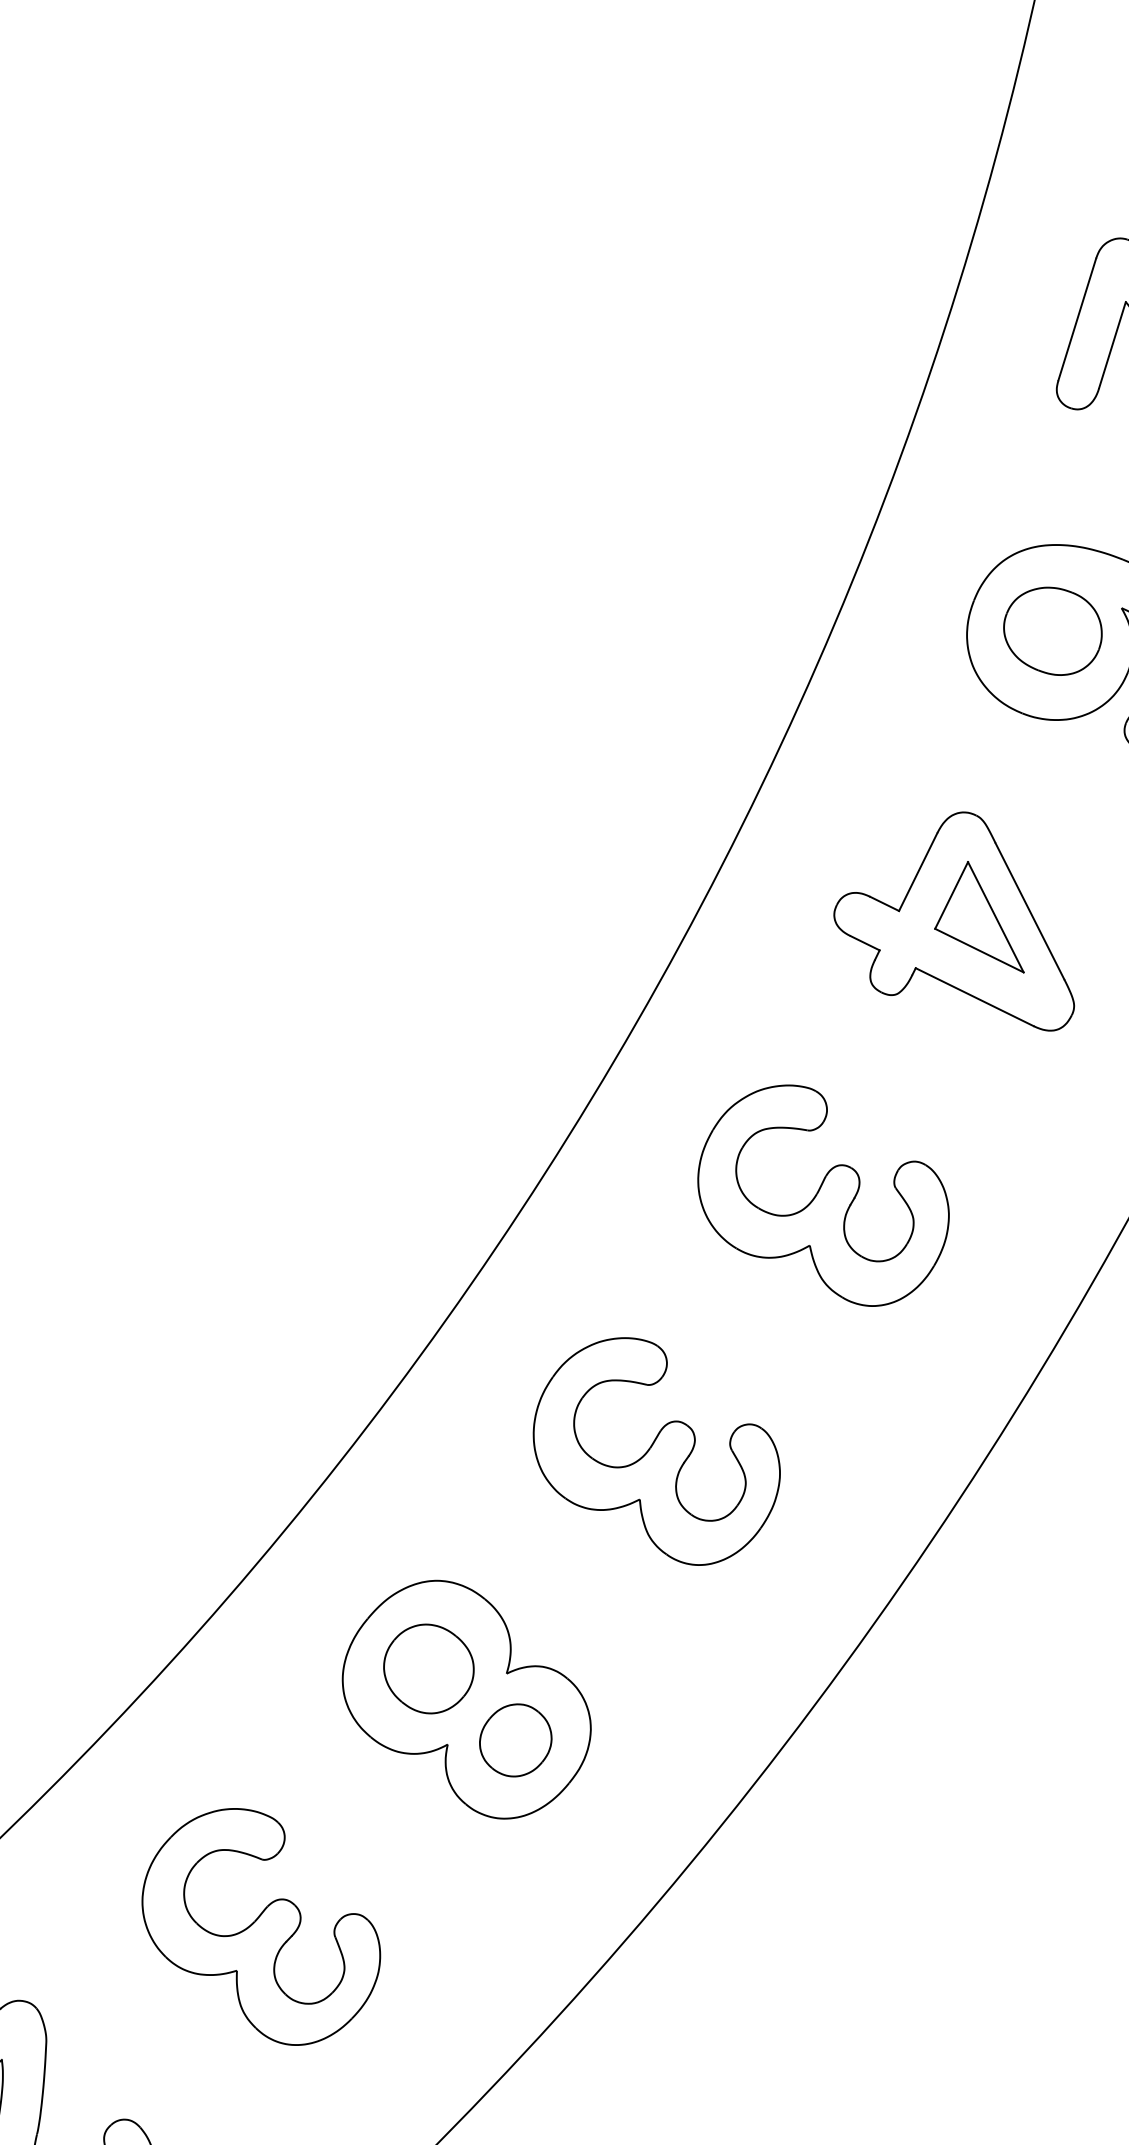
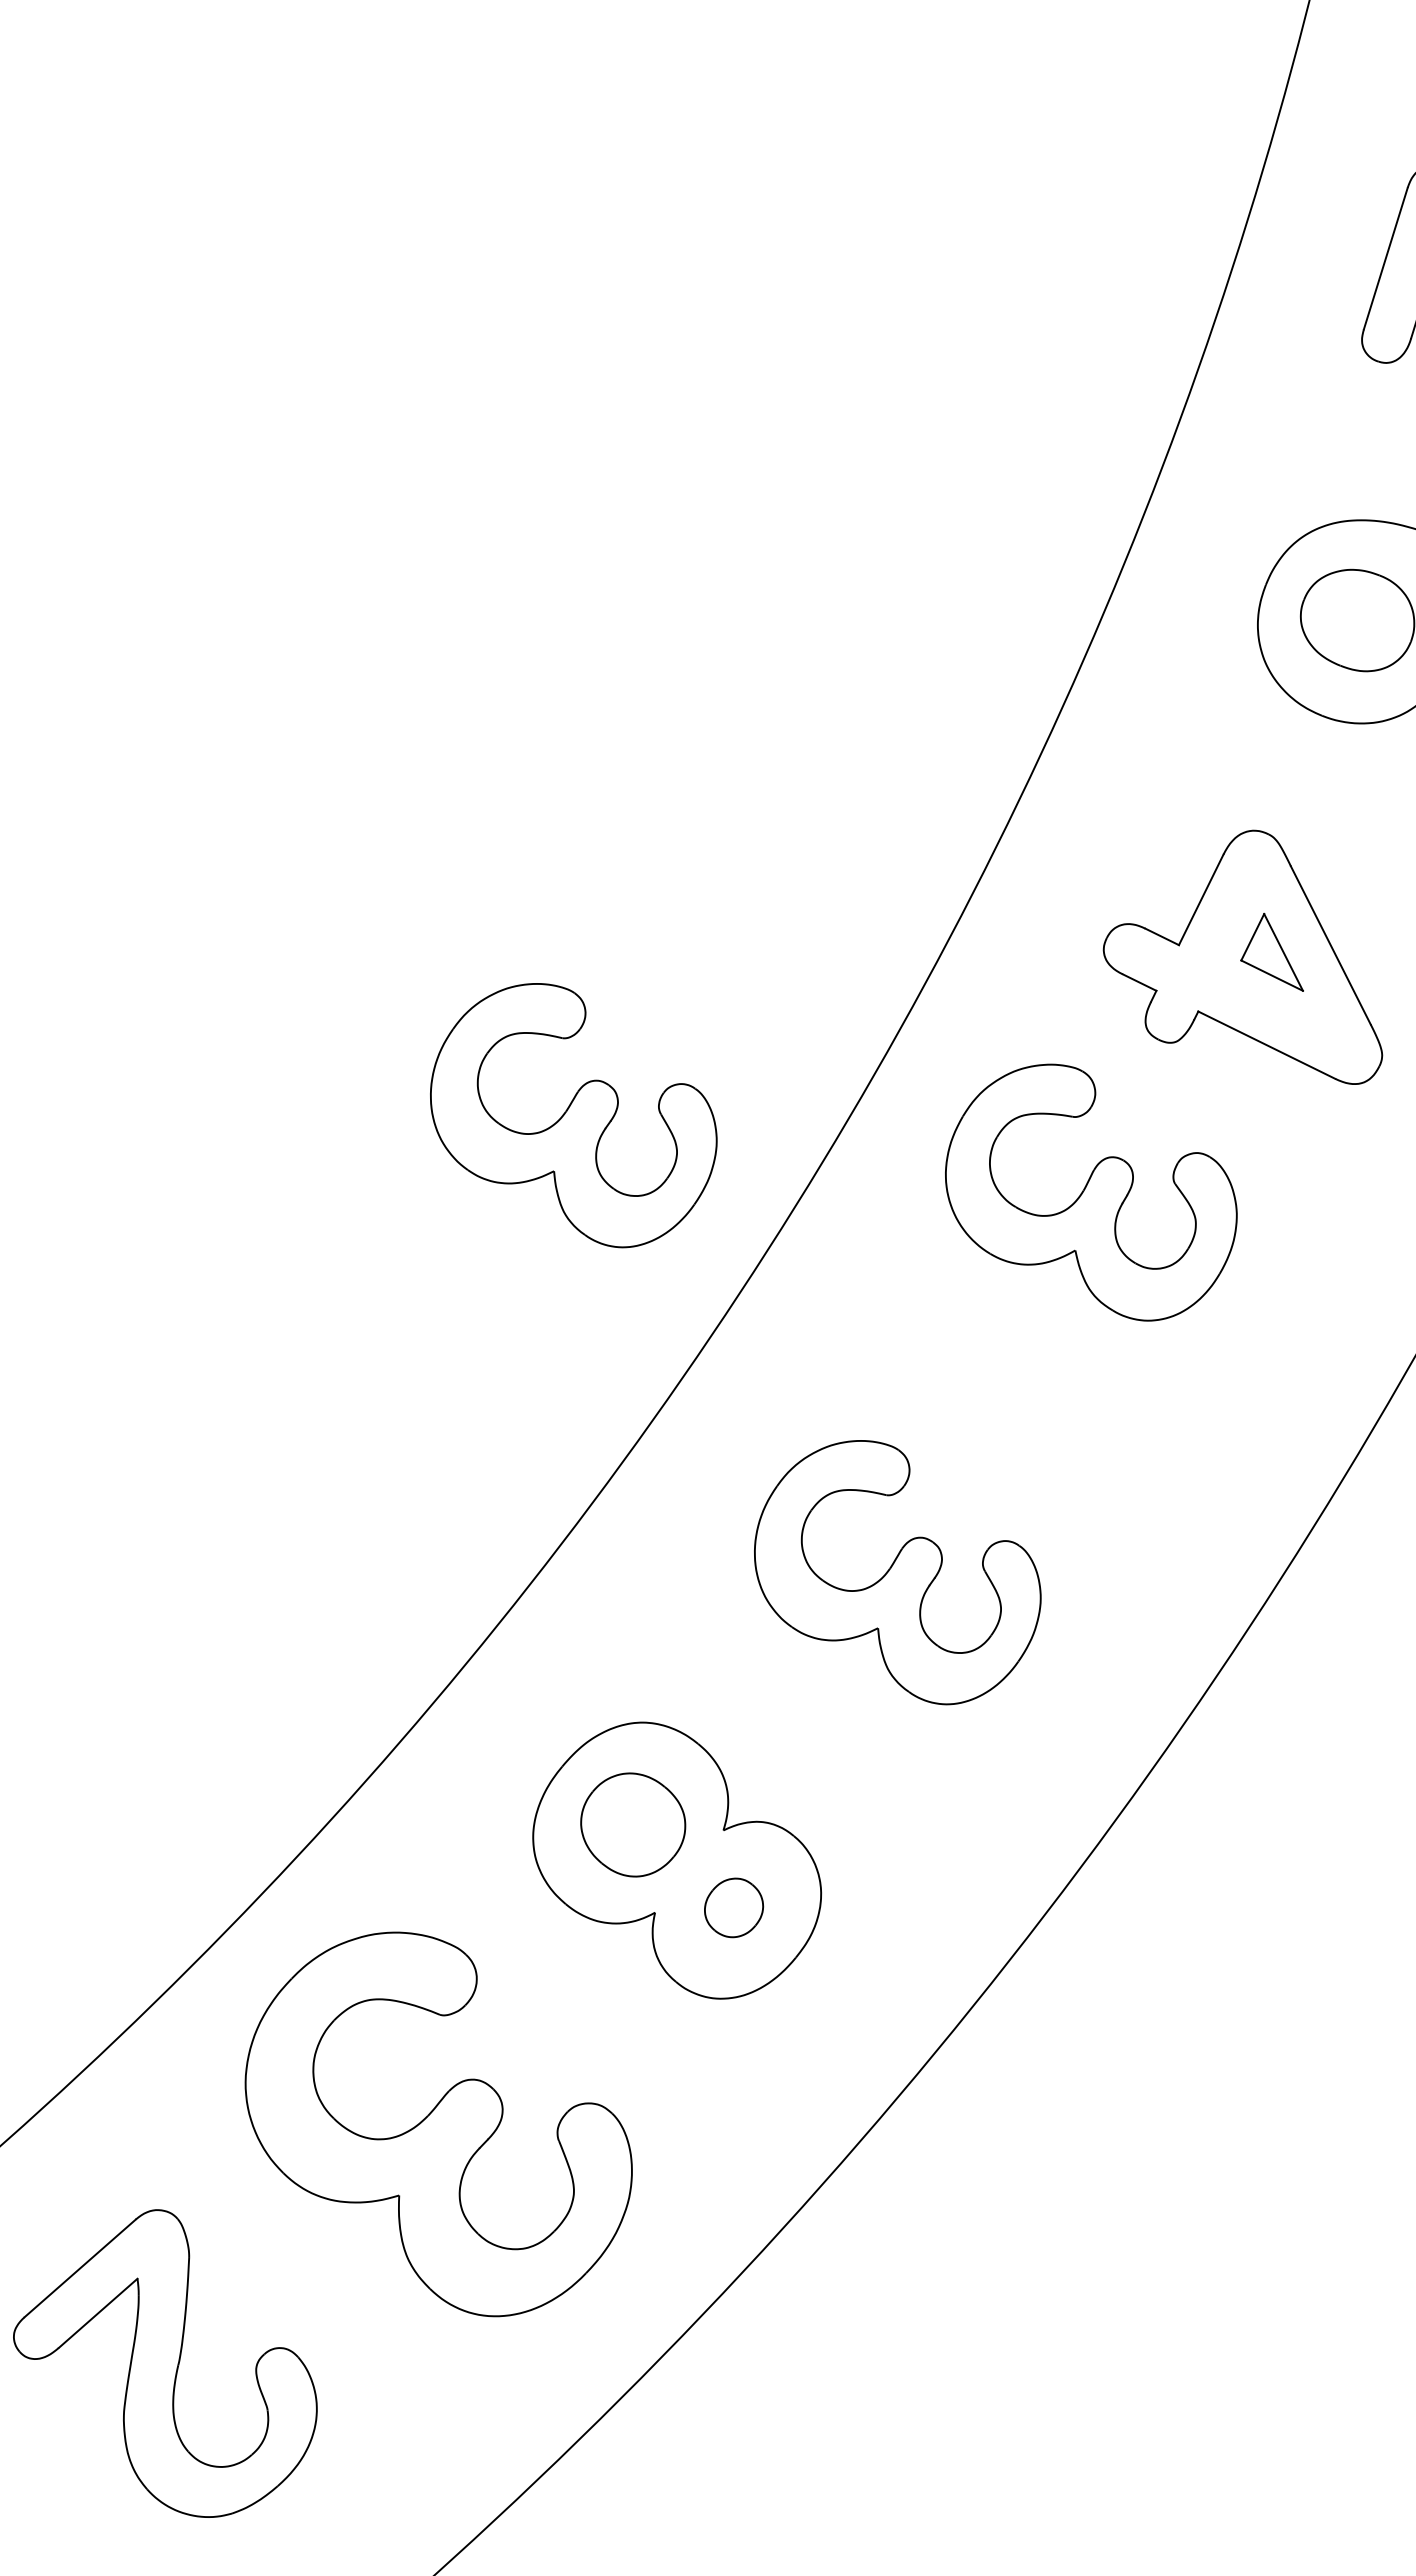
part: (978, 917) -> (1271, 952), size x0.6
part: (377, 1057) -> (573, 1115), added
part: (823, 1195) -> (1091, 1192), moved
part: (515, 1740) -> (733, 1907), size x0.7
part: (261, 1927) -> (438, 2124), size x1.4

